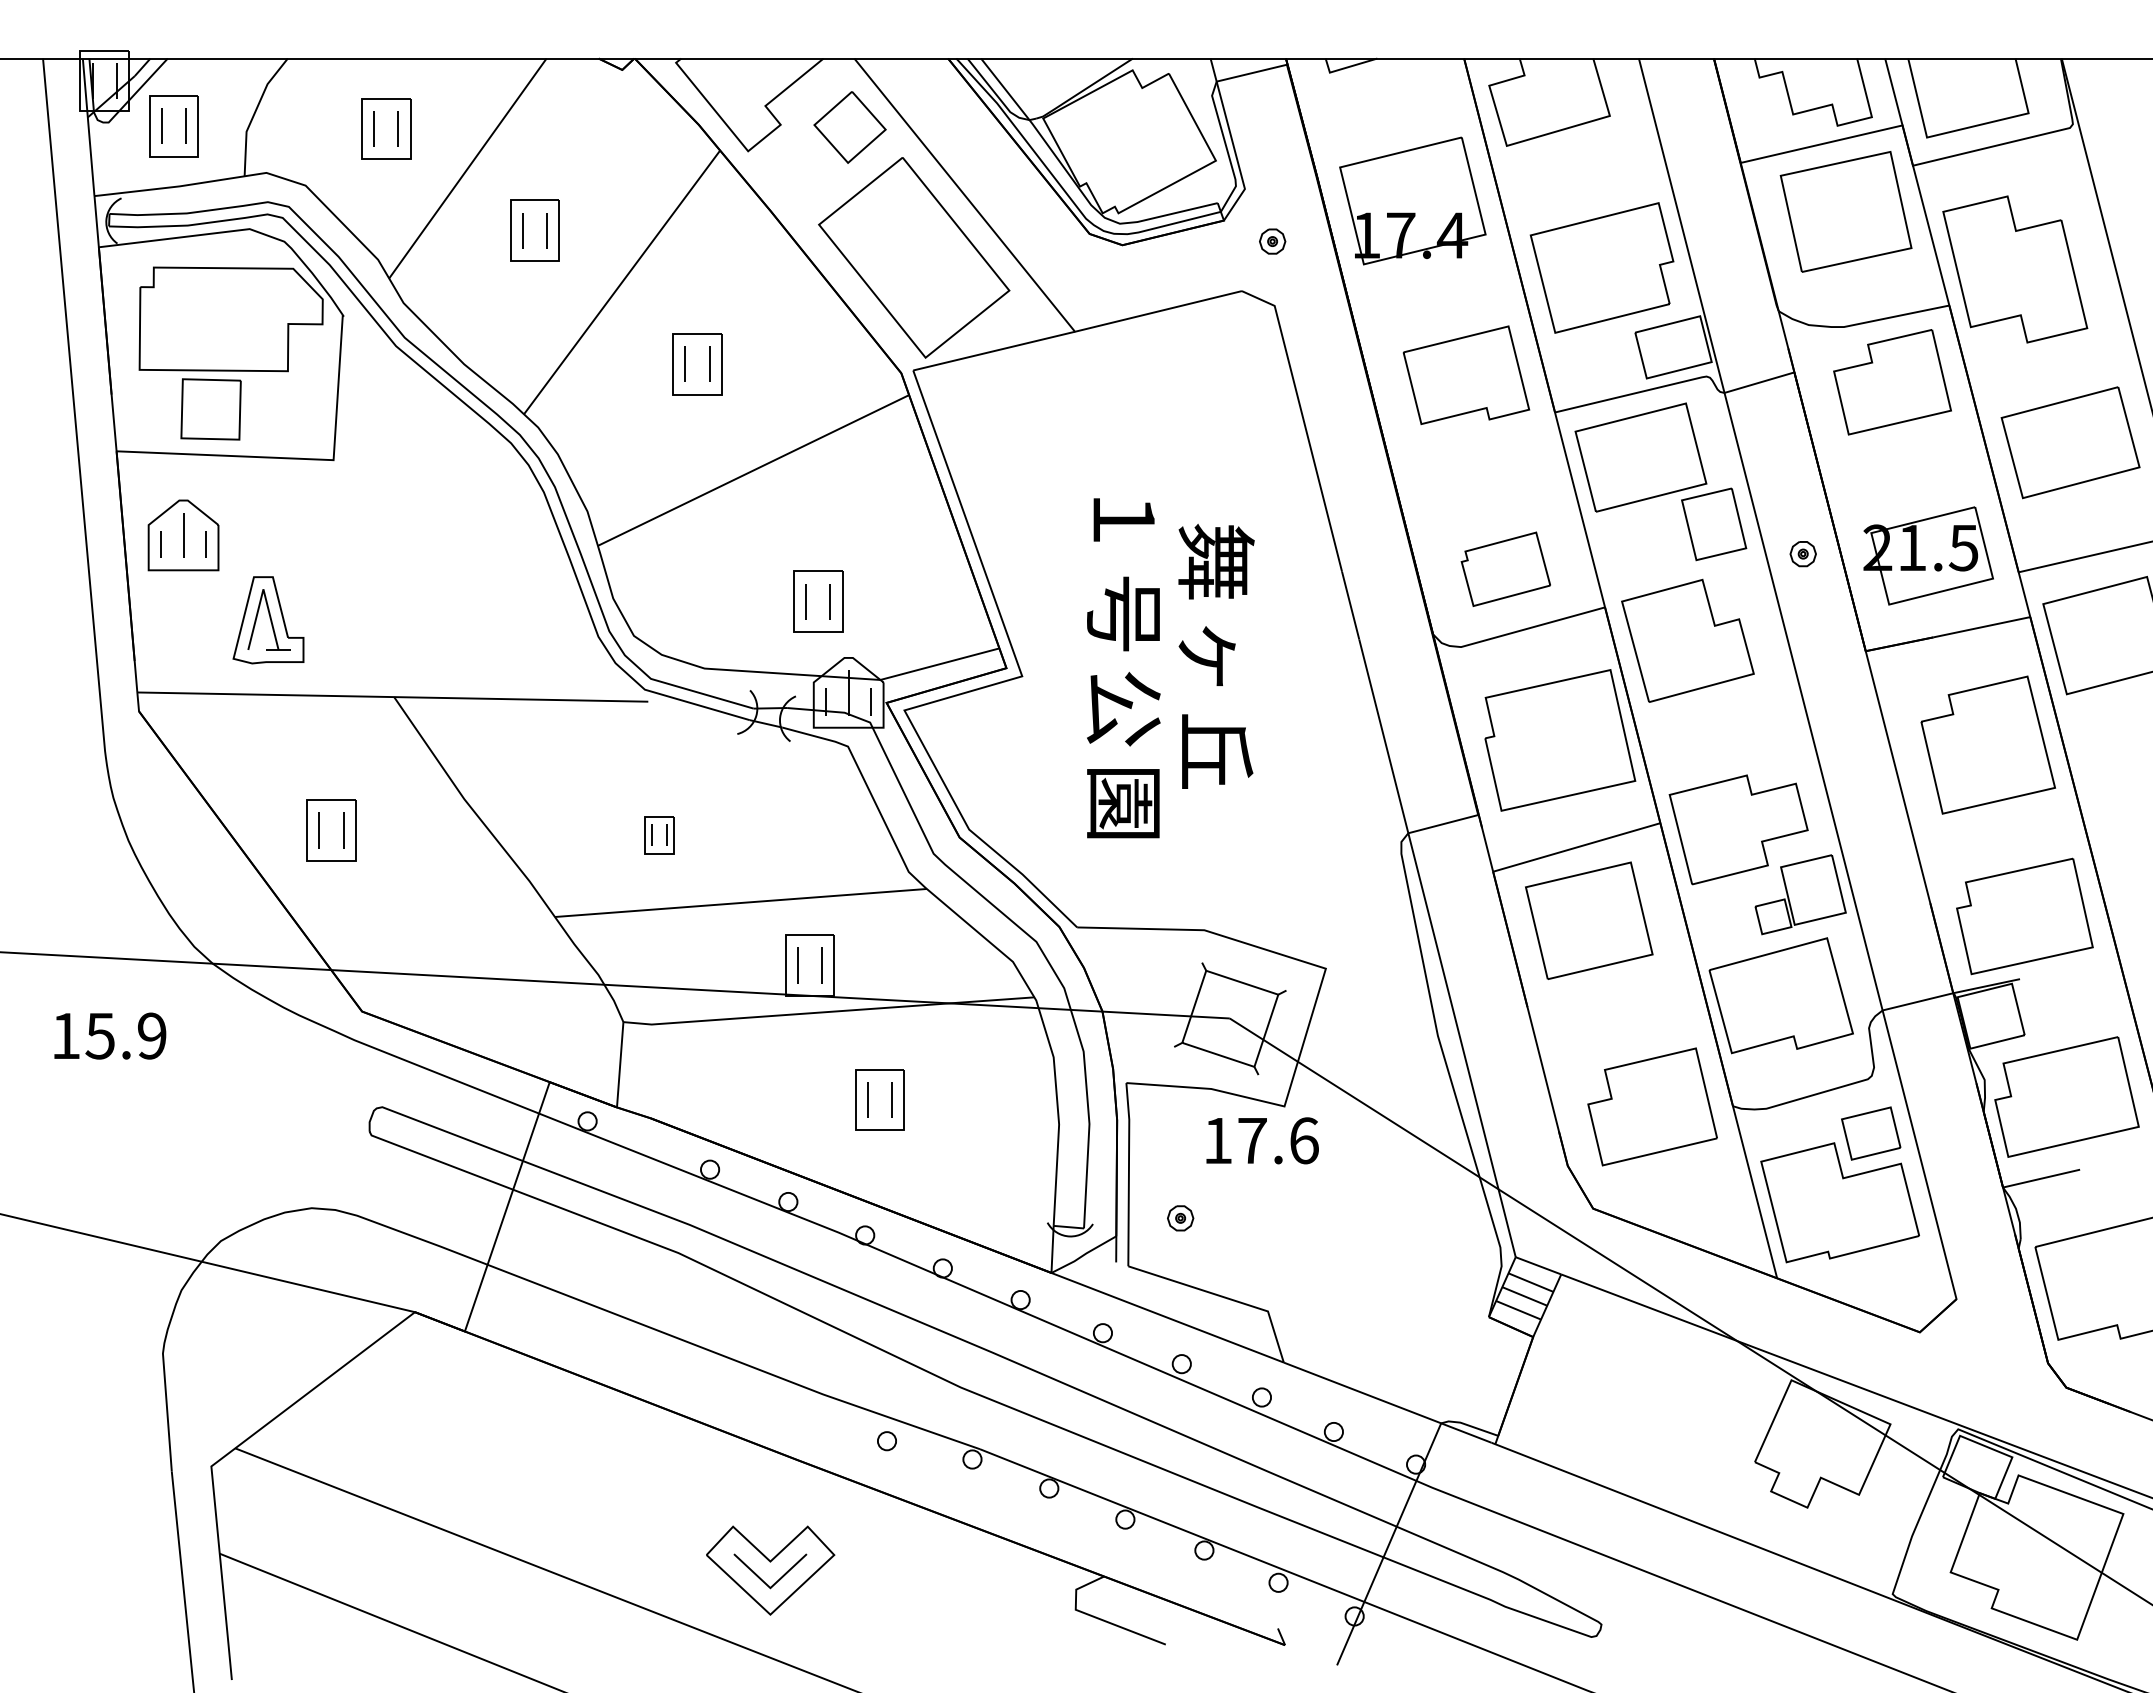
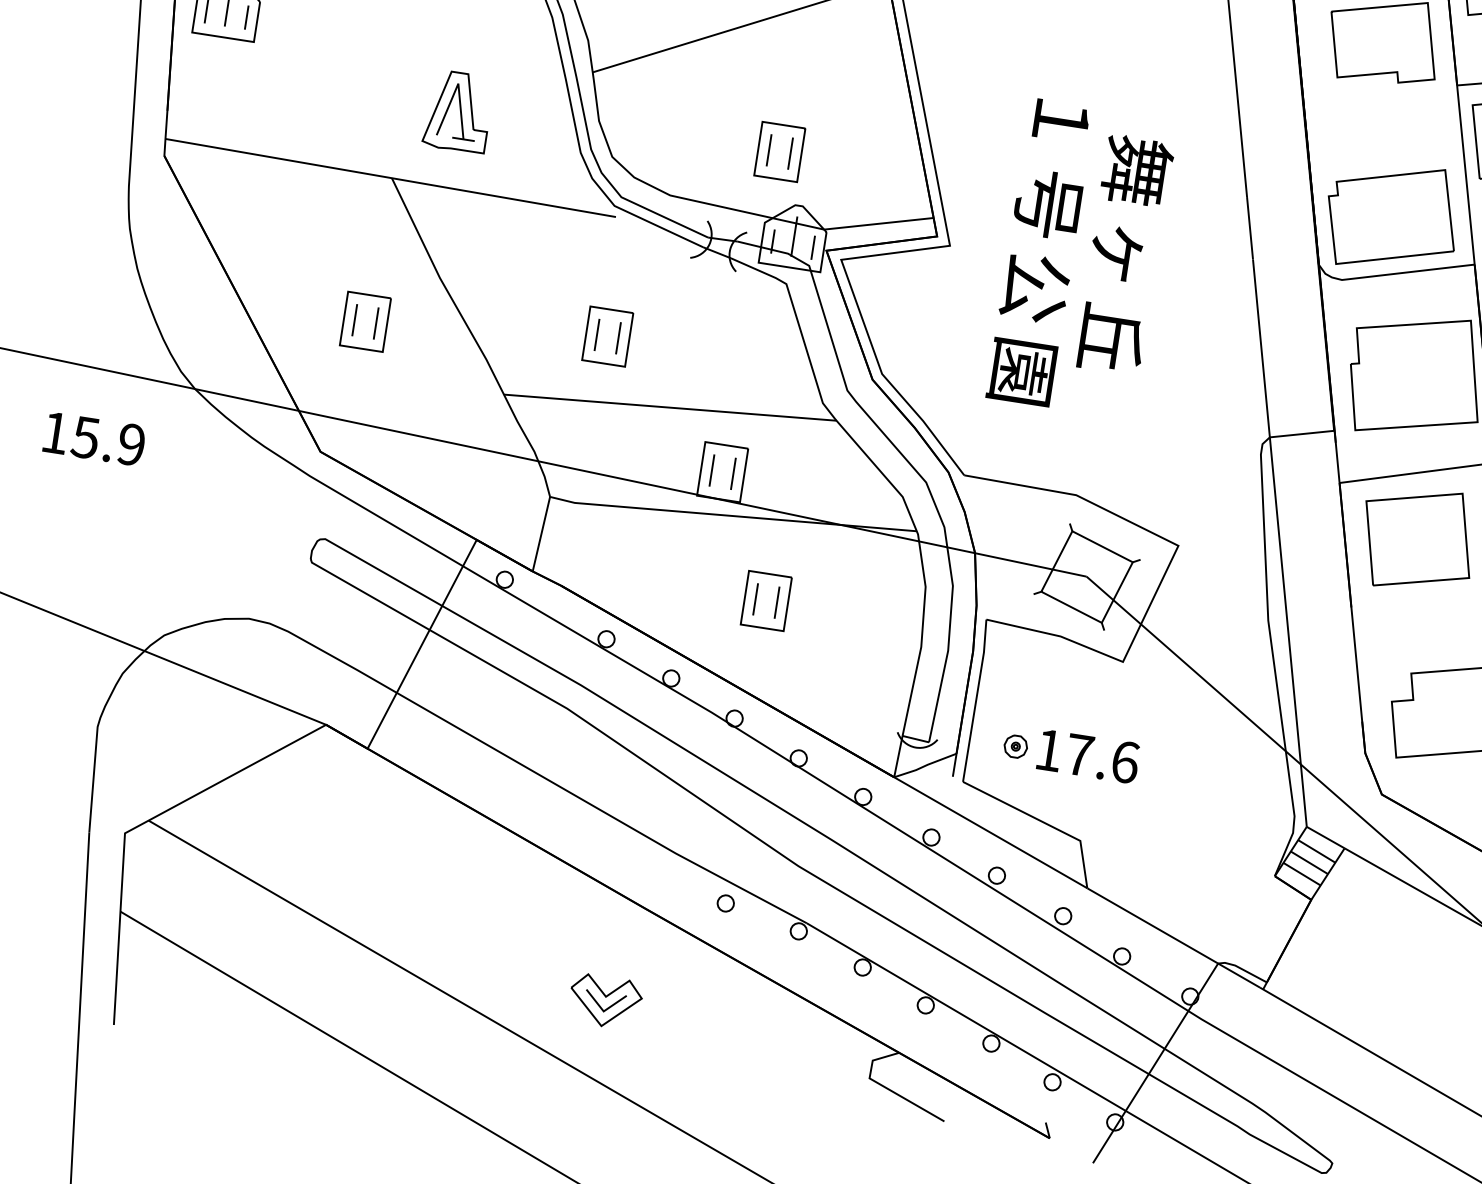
part: (1505, 569) -> (1391, 217), size x1.67
part: (268, 620) -> (458, 111), moved
part: (331, 830) -> (365, 322), moved
part: (659, 835) -> (607, 336), size x1.67
text: (1262, 1140) -> (1088, 756), moved
part: (770, 1569) -> (605, 1000), size x0.62

